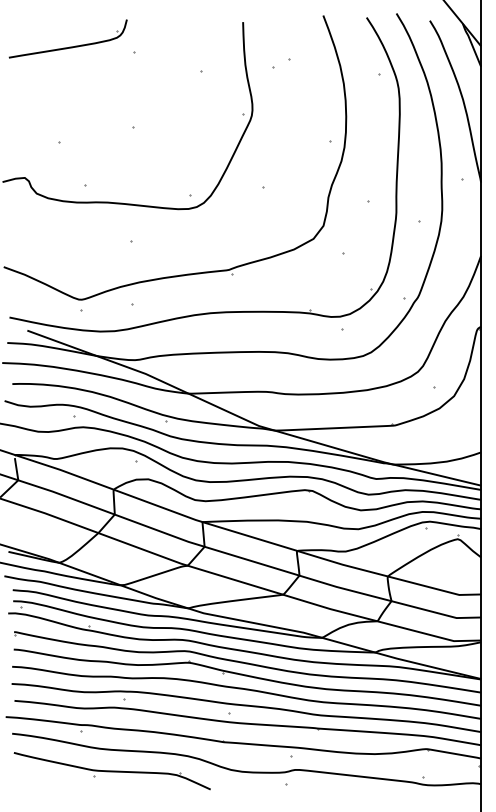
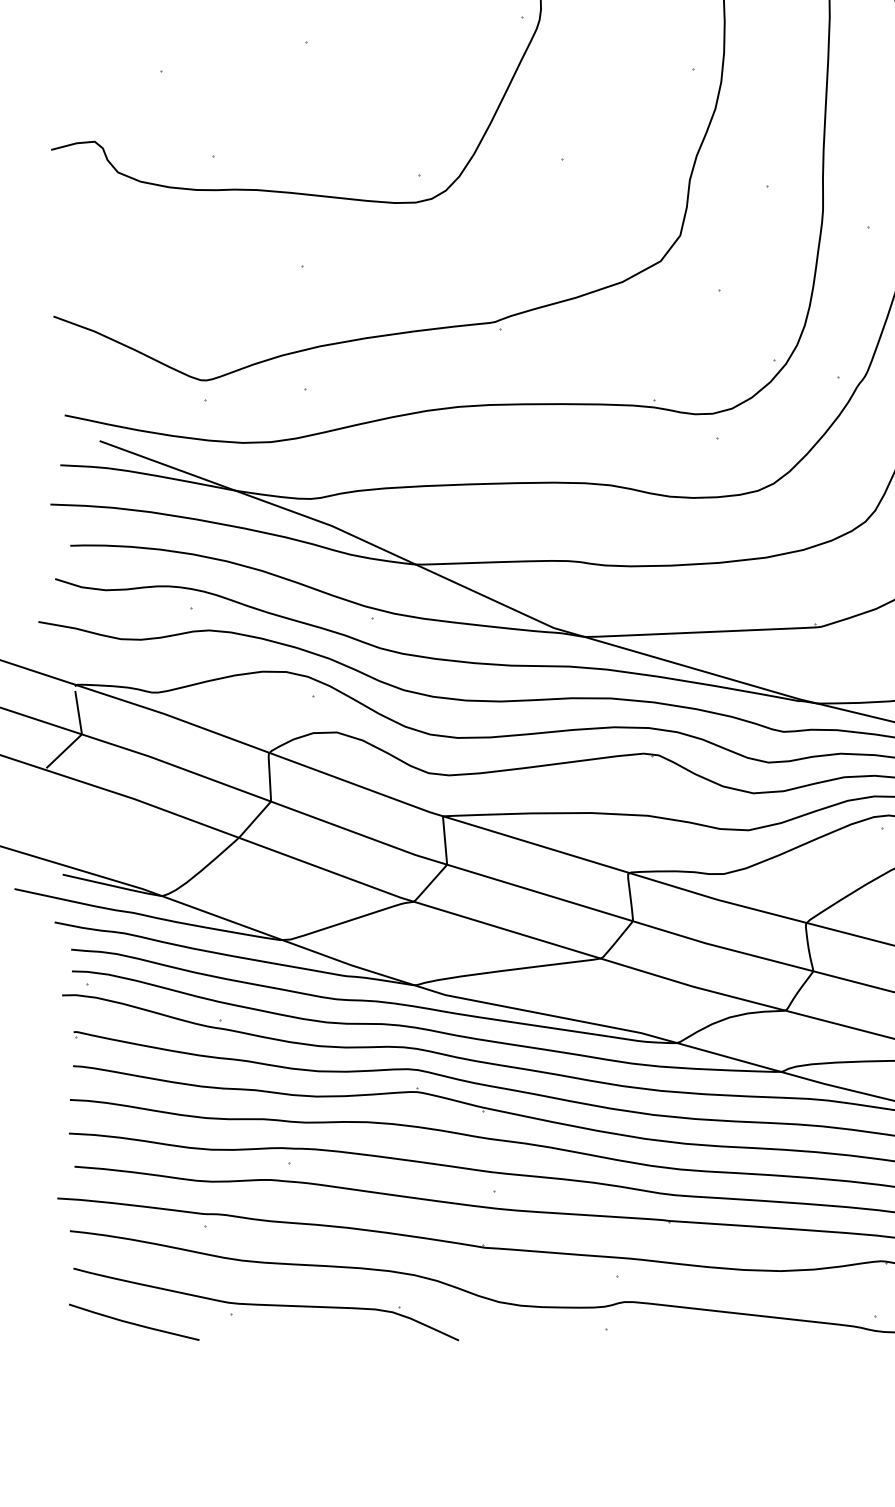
line: (44, 780) -> (133, 1322), added

